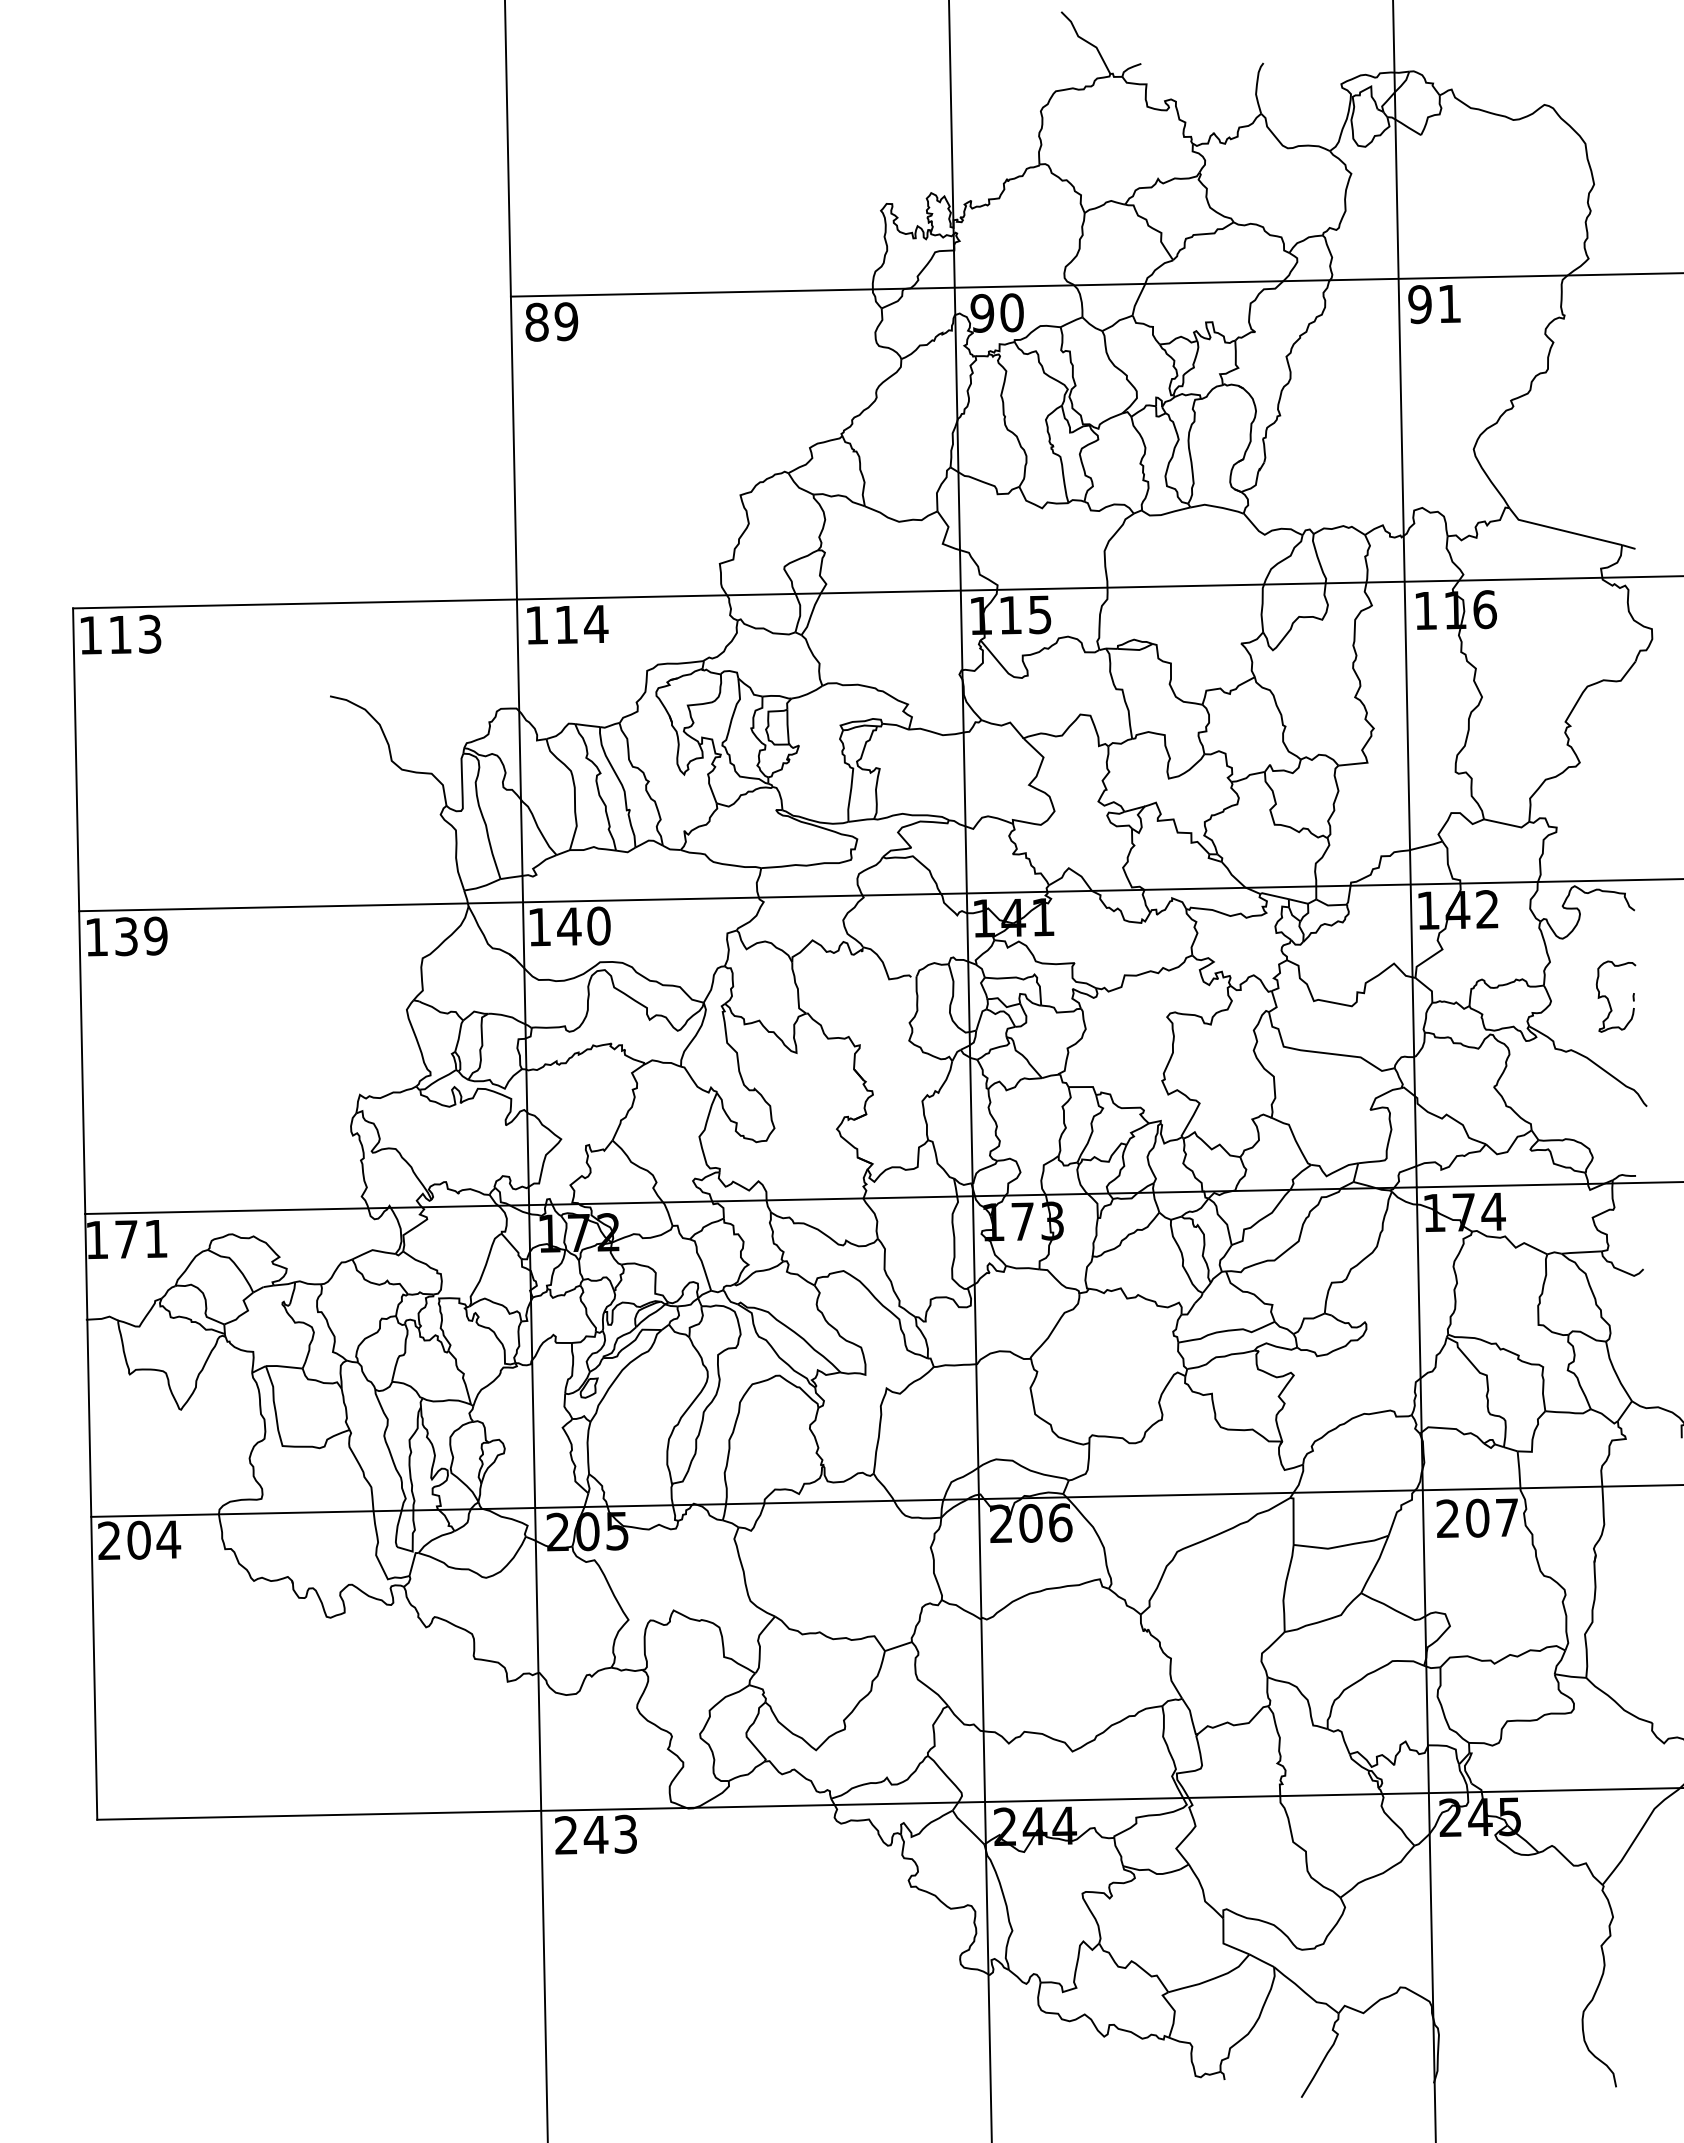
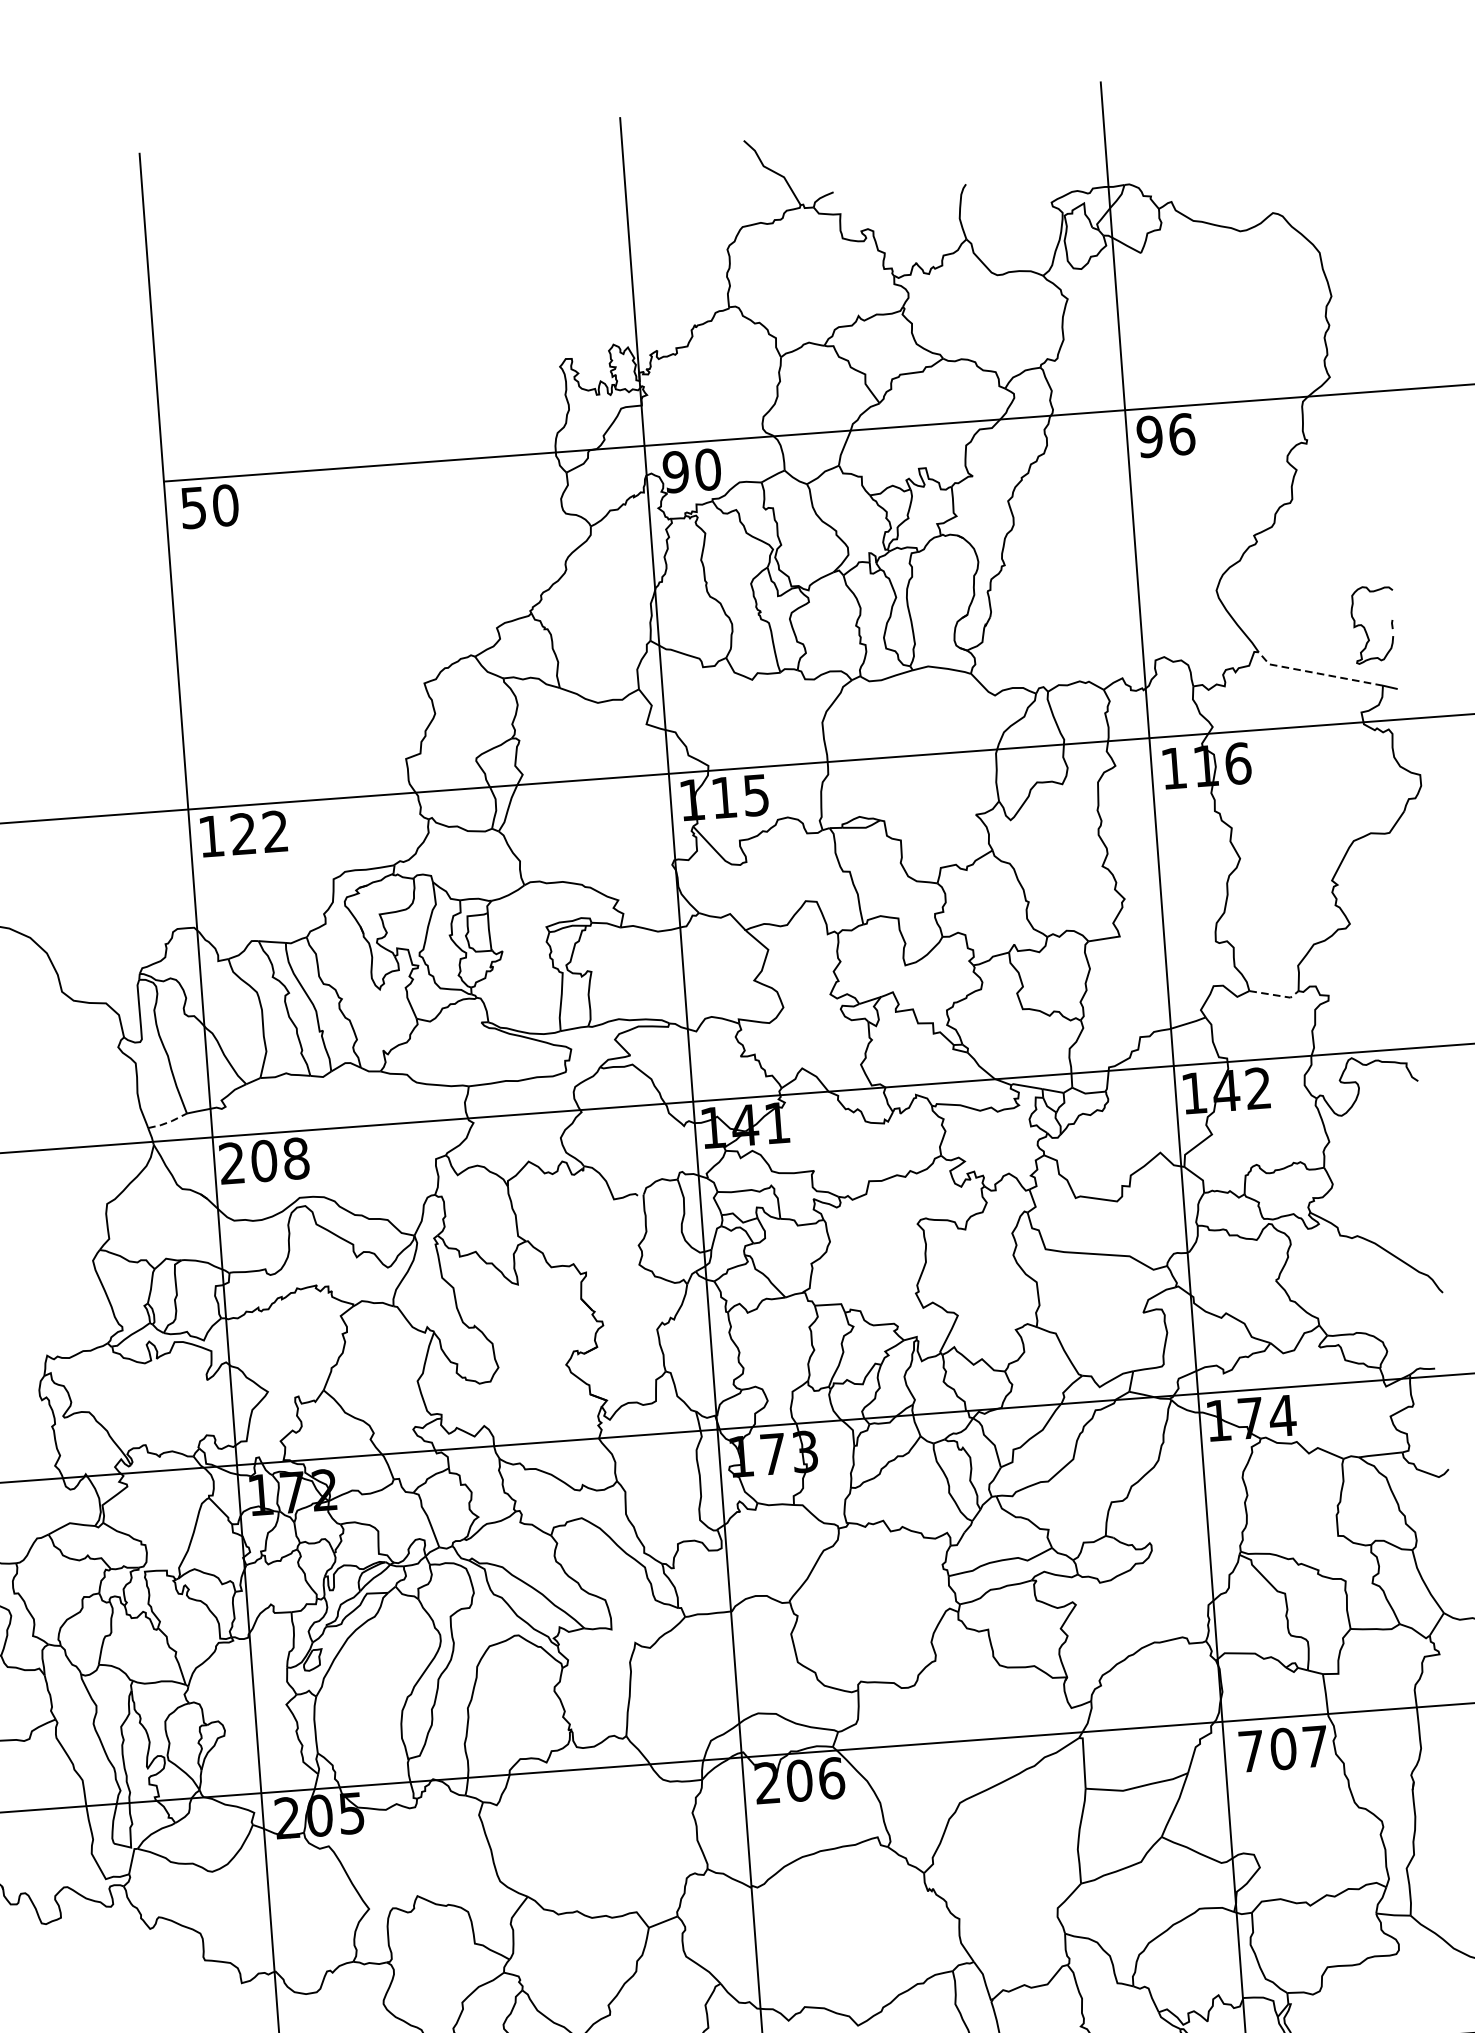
text: (1449, 303) -> (1181, 433), 91 -> 96
text: (551, 321) -> (209, 506), 89 -> 50
line: (1562, 530) -> (1317, 673), solid -> dashed
text: (581, 623) -> (259, 831), 114 -> 122
line: (1508, 824) -> (1276, 995), solid -> dashed
line: (482, 886) -> (167, 1122), solid -> dashed
text: (569, 926) -> (264, 1160), 140 -> 208
part: (1609, 1000) -> (1366, 629), moved
text: (1447, 1518) -> (1250, 1751), 207 -> 707

